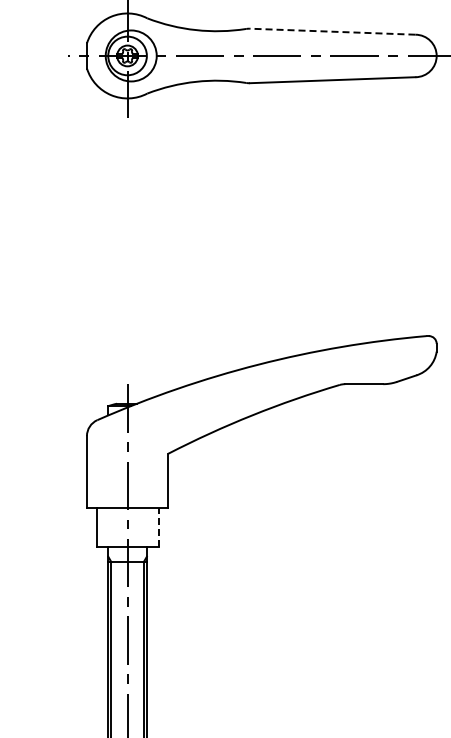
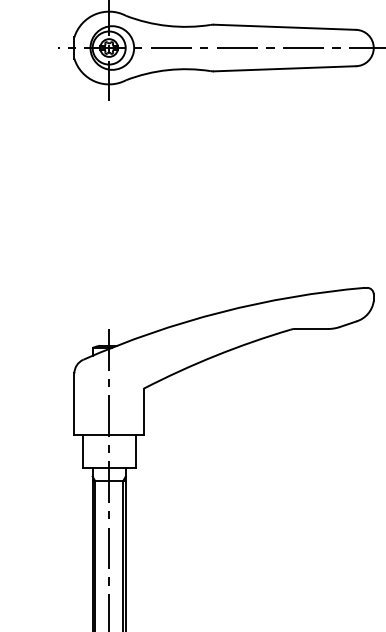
line: (332, 31) -> (284, 27), dashed -> solid
line: (158, 526) -> (135, 450), dashed -> solid

